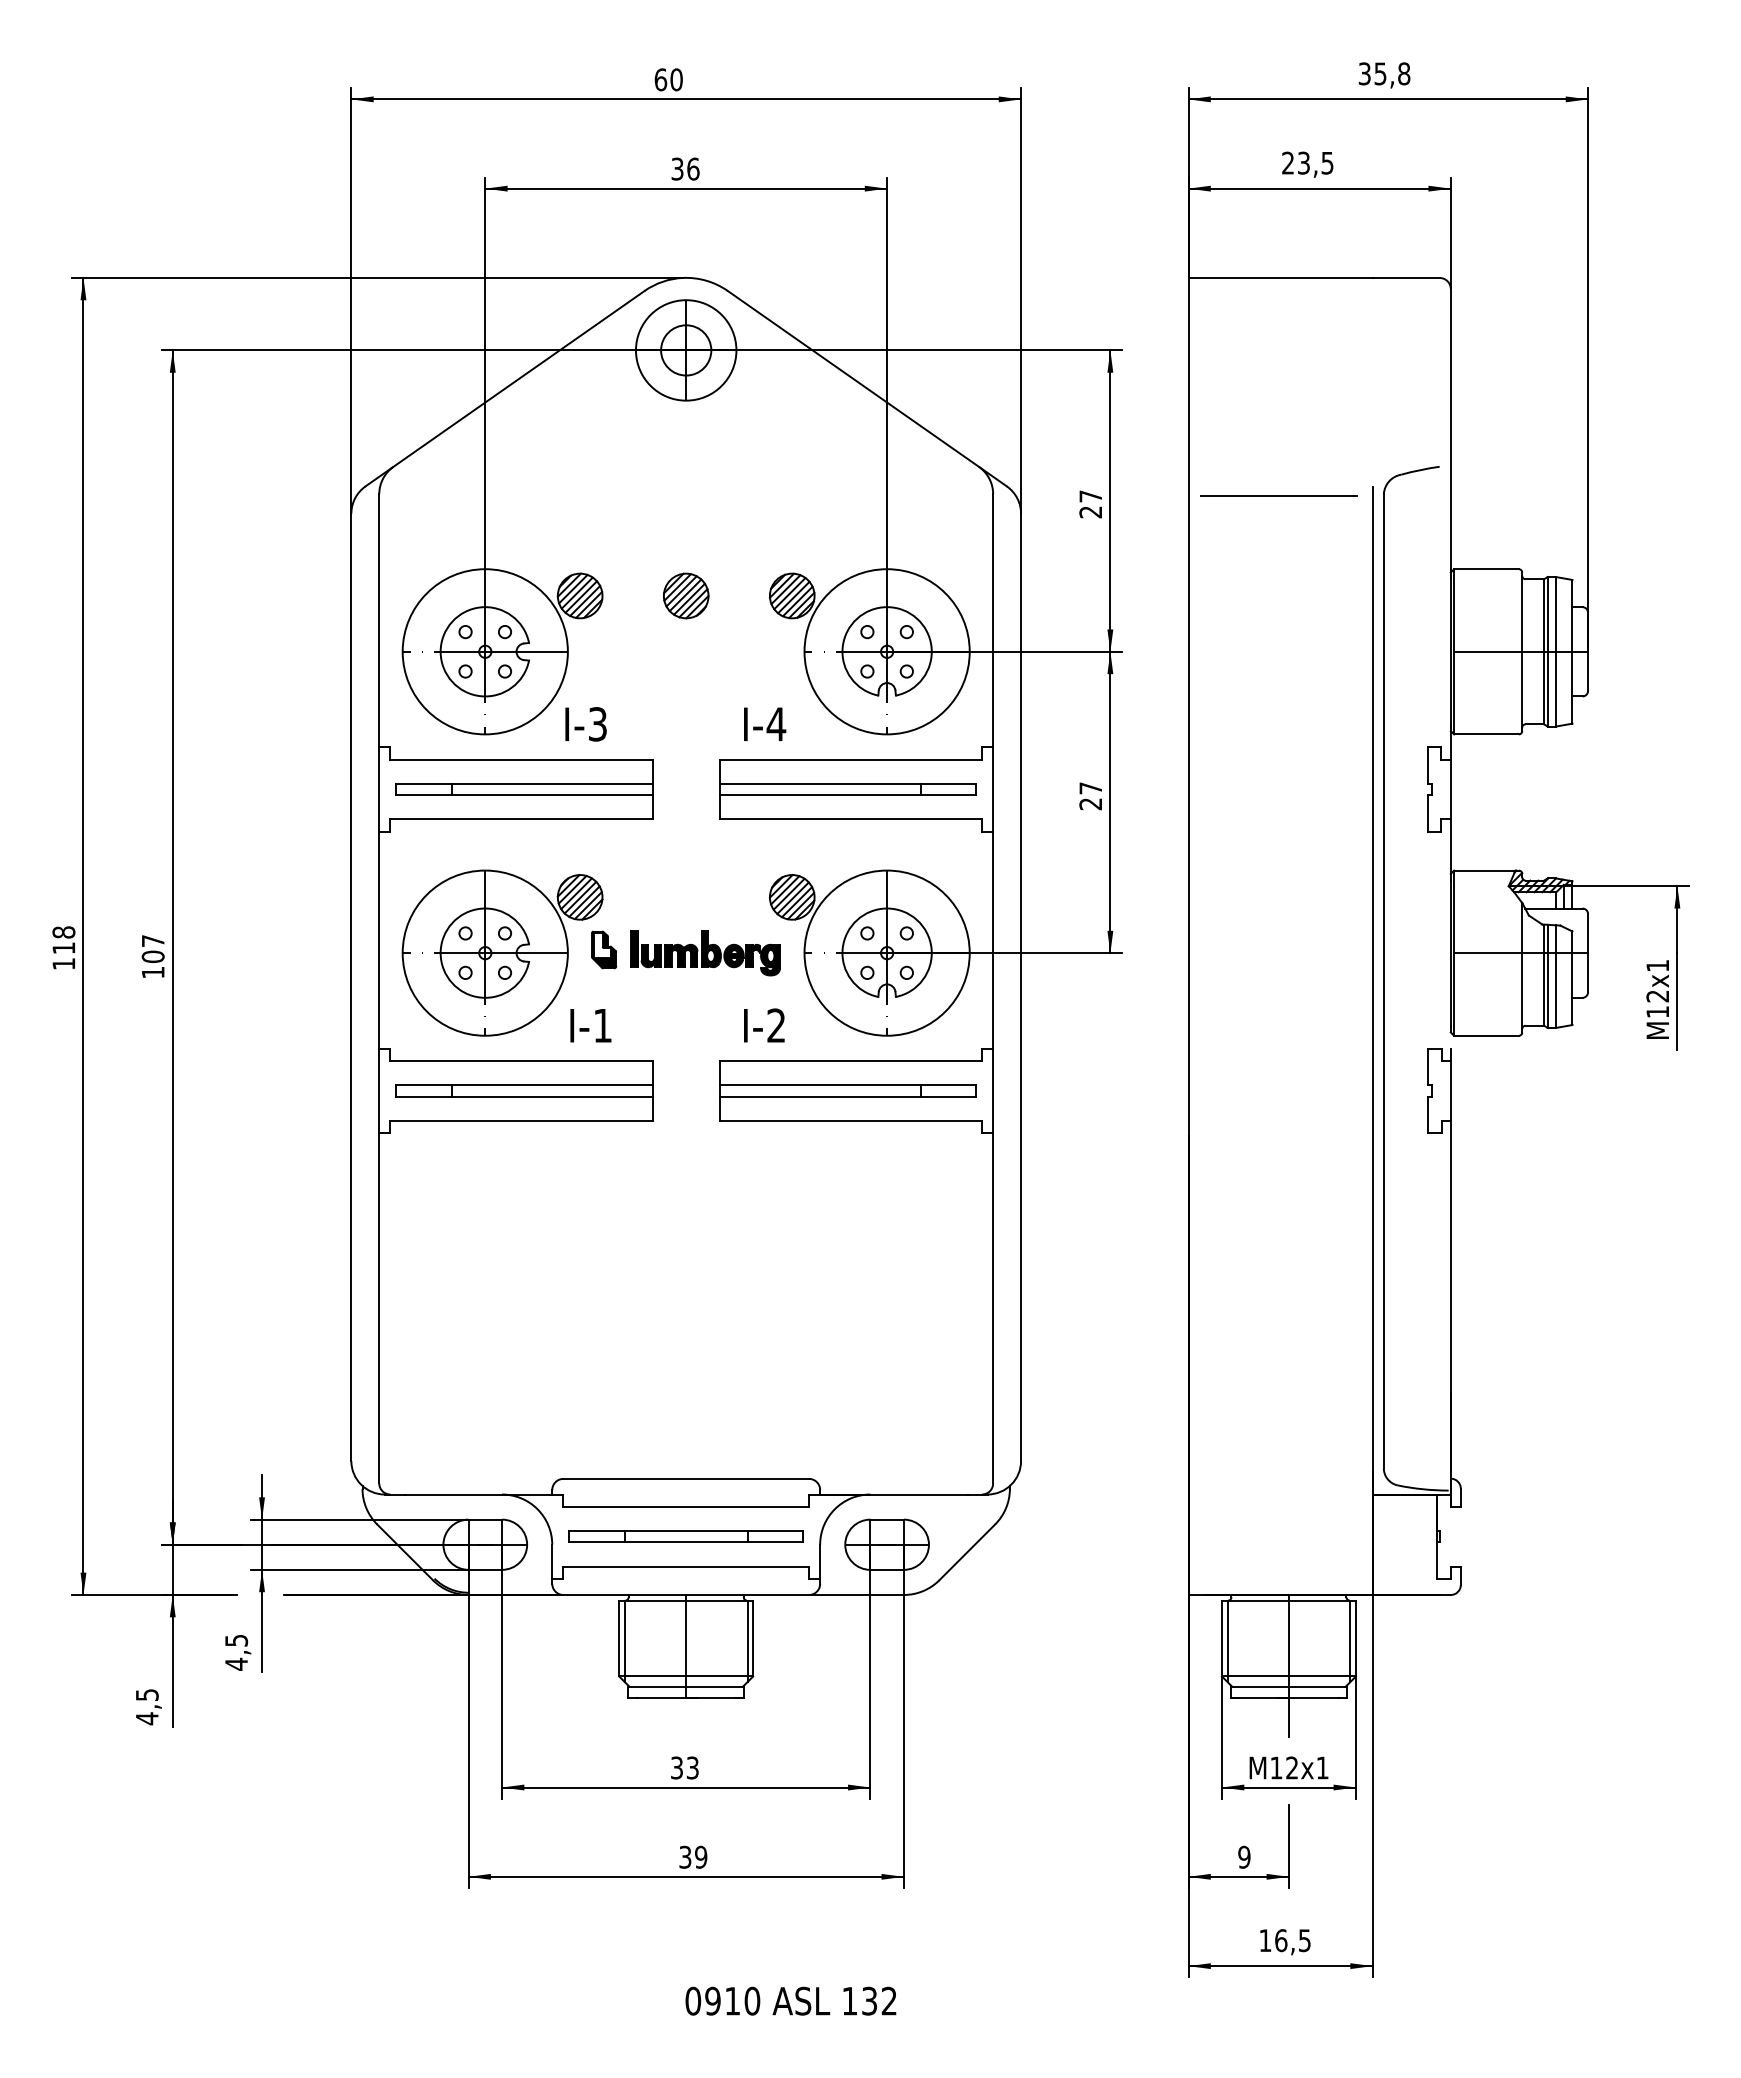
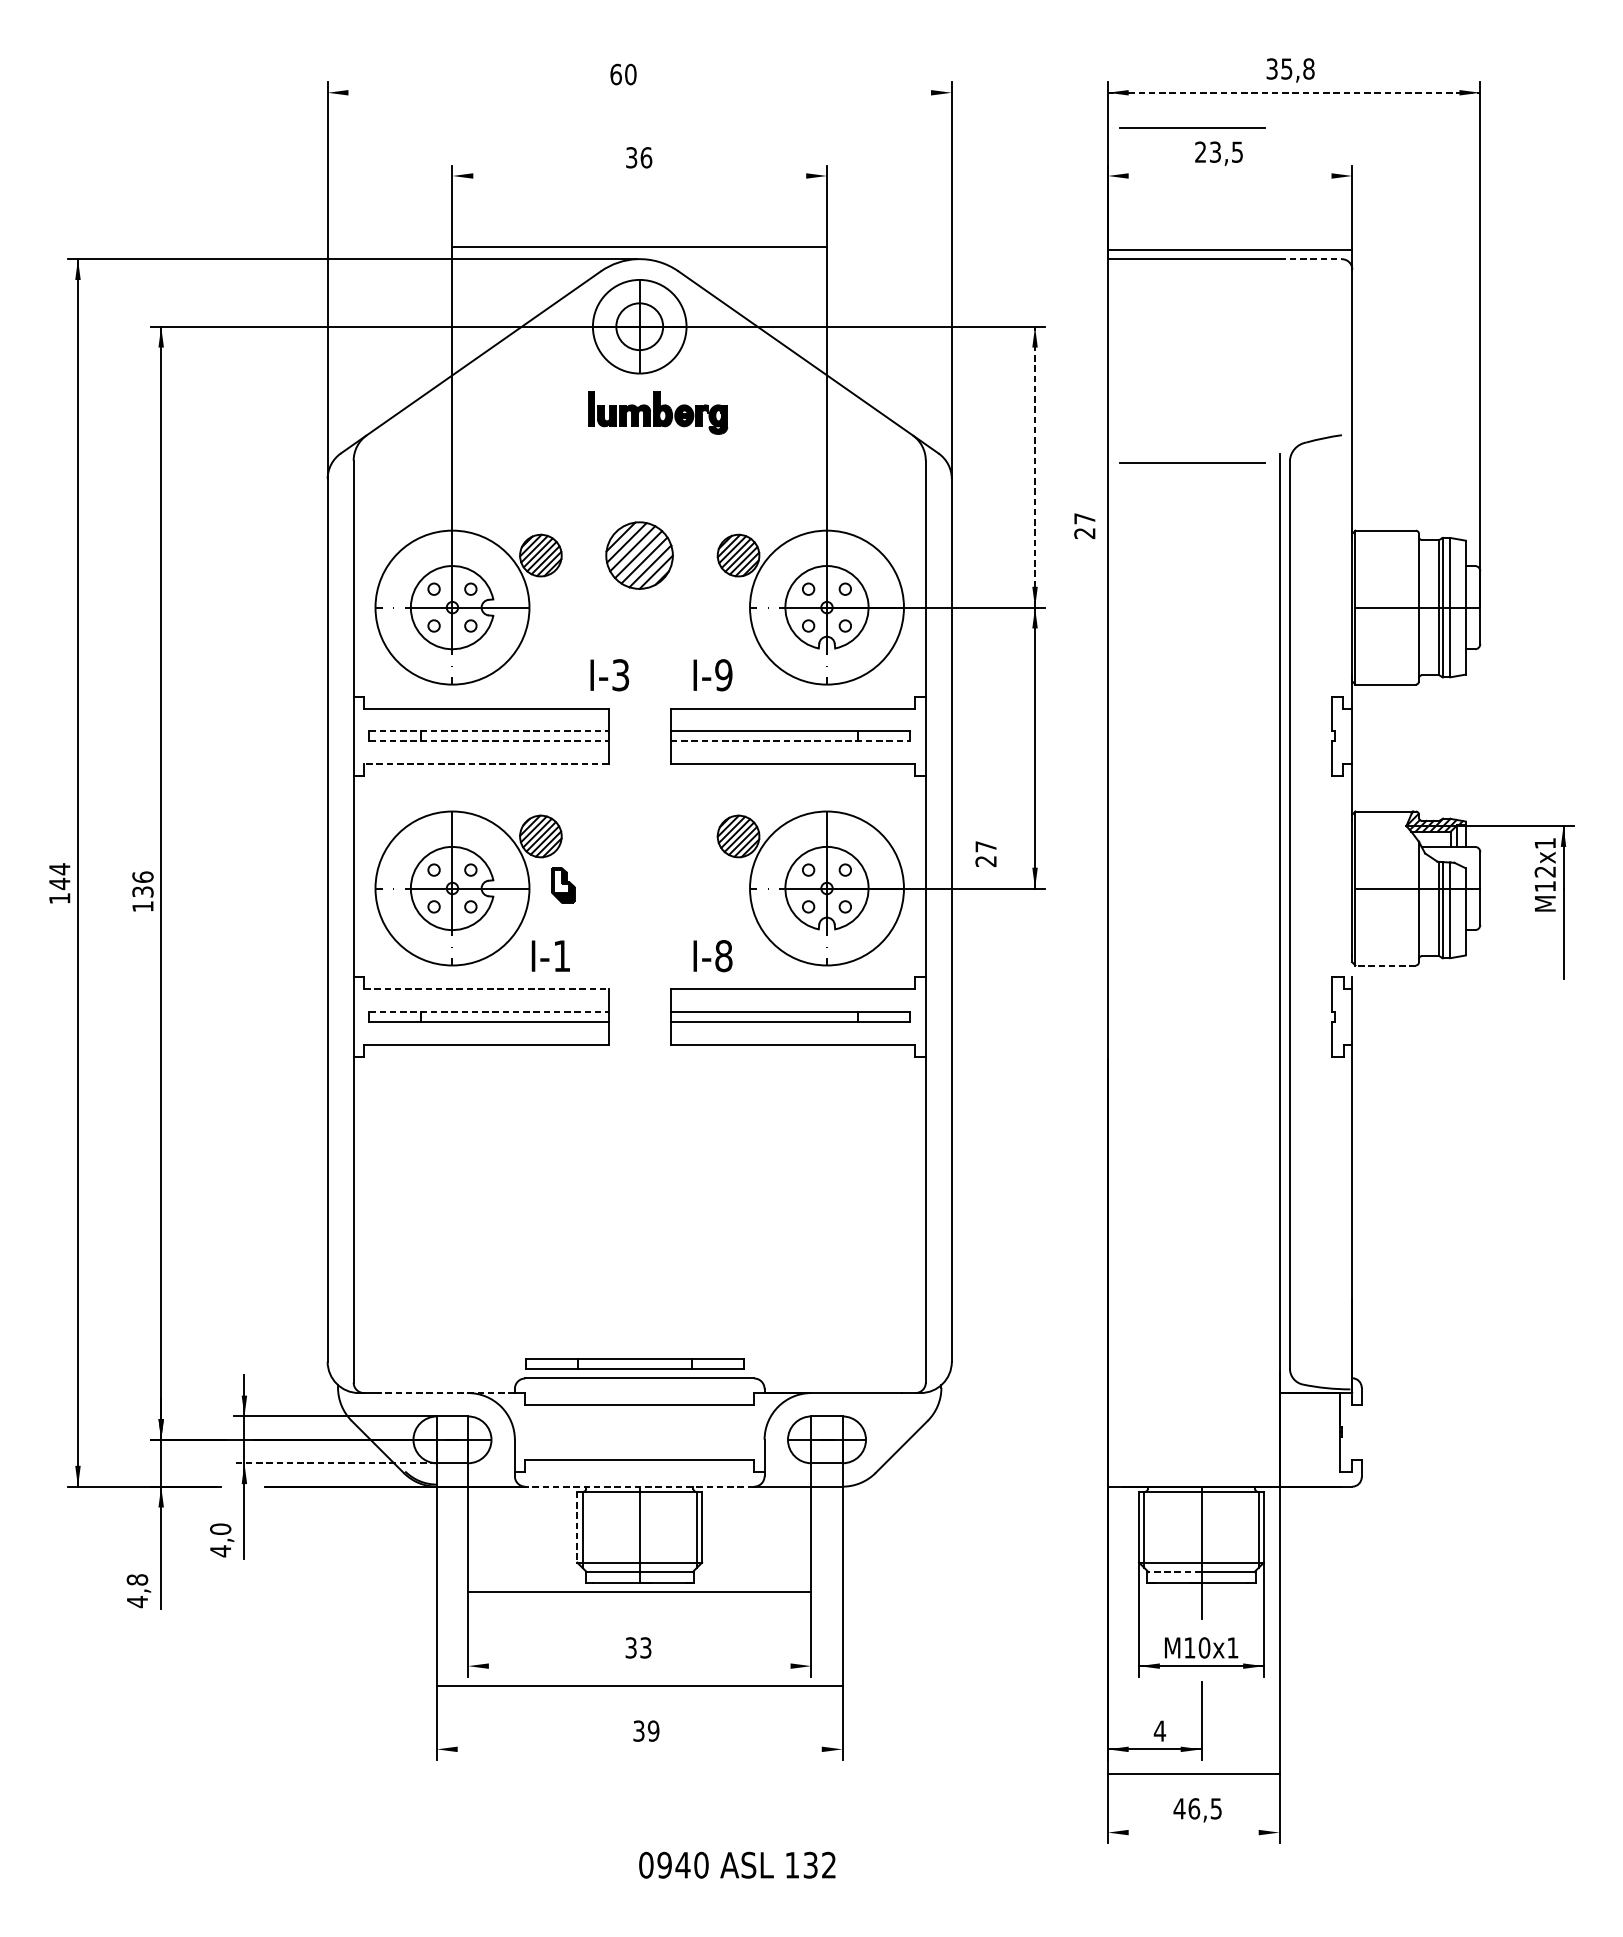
line: (686, 99) -> (640, 92), removed
line: (1388, 99) -> (1294, 92), solid -> dashed
line: (1278, 136) -> (1191, 127), added
line: (686, 188) -> (640, 246), moved
line: (1319, 188) -> (1229, 249), moved
line: (1406, 277) -> (1311, 258), solid -> dashed
line: (1110, 501) -> (1035, 467), solid -> dashed
text: (1090, 504) -> (1084, 526), moved
part: (686, 595) -> (640, 555), size x1.6
text: (585, 724) -> (609, 675), moved
text: (776, 724) -> (723, 675), I-4 -> I-9
line: (524, 784) -> (489, 731), solid -> dashed
line: (524, 795) -> (489, 741), solid -> dashed
line: (848, 795) -> (790, 741), solid -> dashed
text: (1090, 796) -> (985, 854), moved
line: (521, 819) -> (486, 763), solid -> dashed
text: (63, 940) -> (59, 876), 118 -> 144
text: (152, 948) -> (142, 884), 107 -> 136
part: (705, 953) -> (657, 413), moved
text: (1657, 999) -> (1544, 874), moved
text: (776, 1025) -> (723, 955), I-2 -> I-8
line: (1486, 1035) -> (1385, 965), solid -> dashed
line: (522, 1061) -> (487, 989), solid -> dashed
line: (524, 1085) -> (489, 1011), solid -> dashed
line: (478, 1494) -> (446, 1393), solid -> dashed
part: (685, 1536) -> (634, 1364), moved
line: (359, 1569) -> (335, 1462), solid -> dashed
line: (686, 1594) -> (640, 1486), solid -> dashed
line: (619, 1638) -> (577, 1527), solid -> dashed
text: (236, 1640) -> (220, 1529), 4,5 -> 4,0
line: (1259, 1686) -> (1174, 1571), solid -> dashed
text: (146, 1694) -> (136, 1579), 4,5 -> 4,8
text: (1292, 1767) -> (1204, 1647), M12x1 -> M10x1
line: (686, 1787) -> (640, 1591), moved
text: (1243, 1856) -> (1159, 1730), 9 -> 4
line: (685, 1876) -> (639, 1685), moved
text: (1264, 1940) -> (1178, 1808), 16,5 -> 46,5
line: (1280, 1966) -> (1193, 1774), moved
text: (732, 2001) -> (682, 1865), 0910 -> 0940

